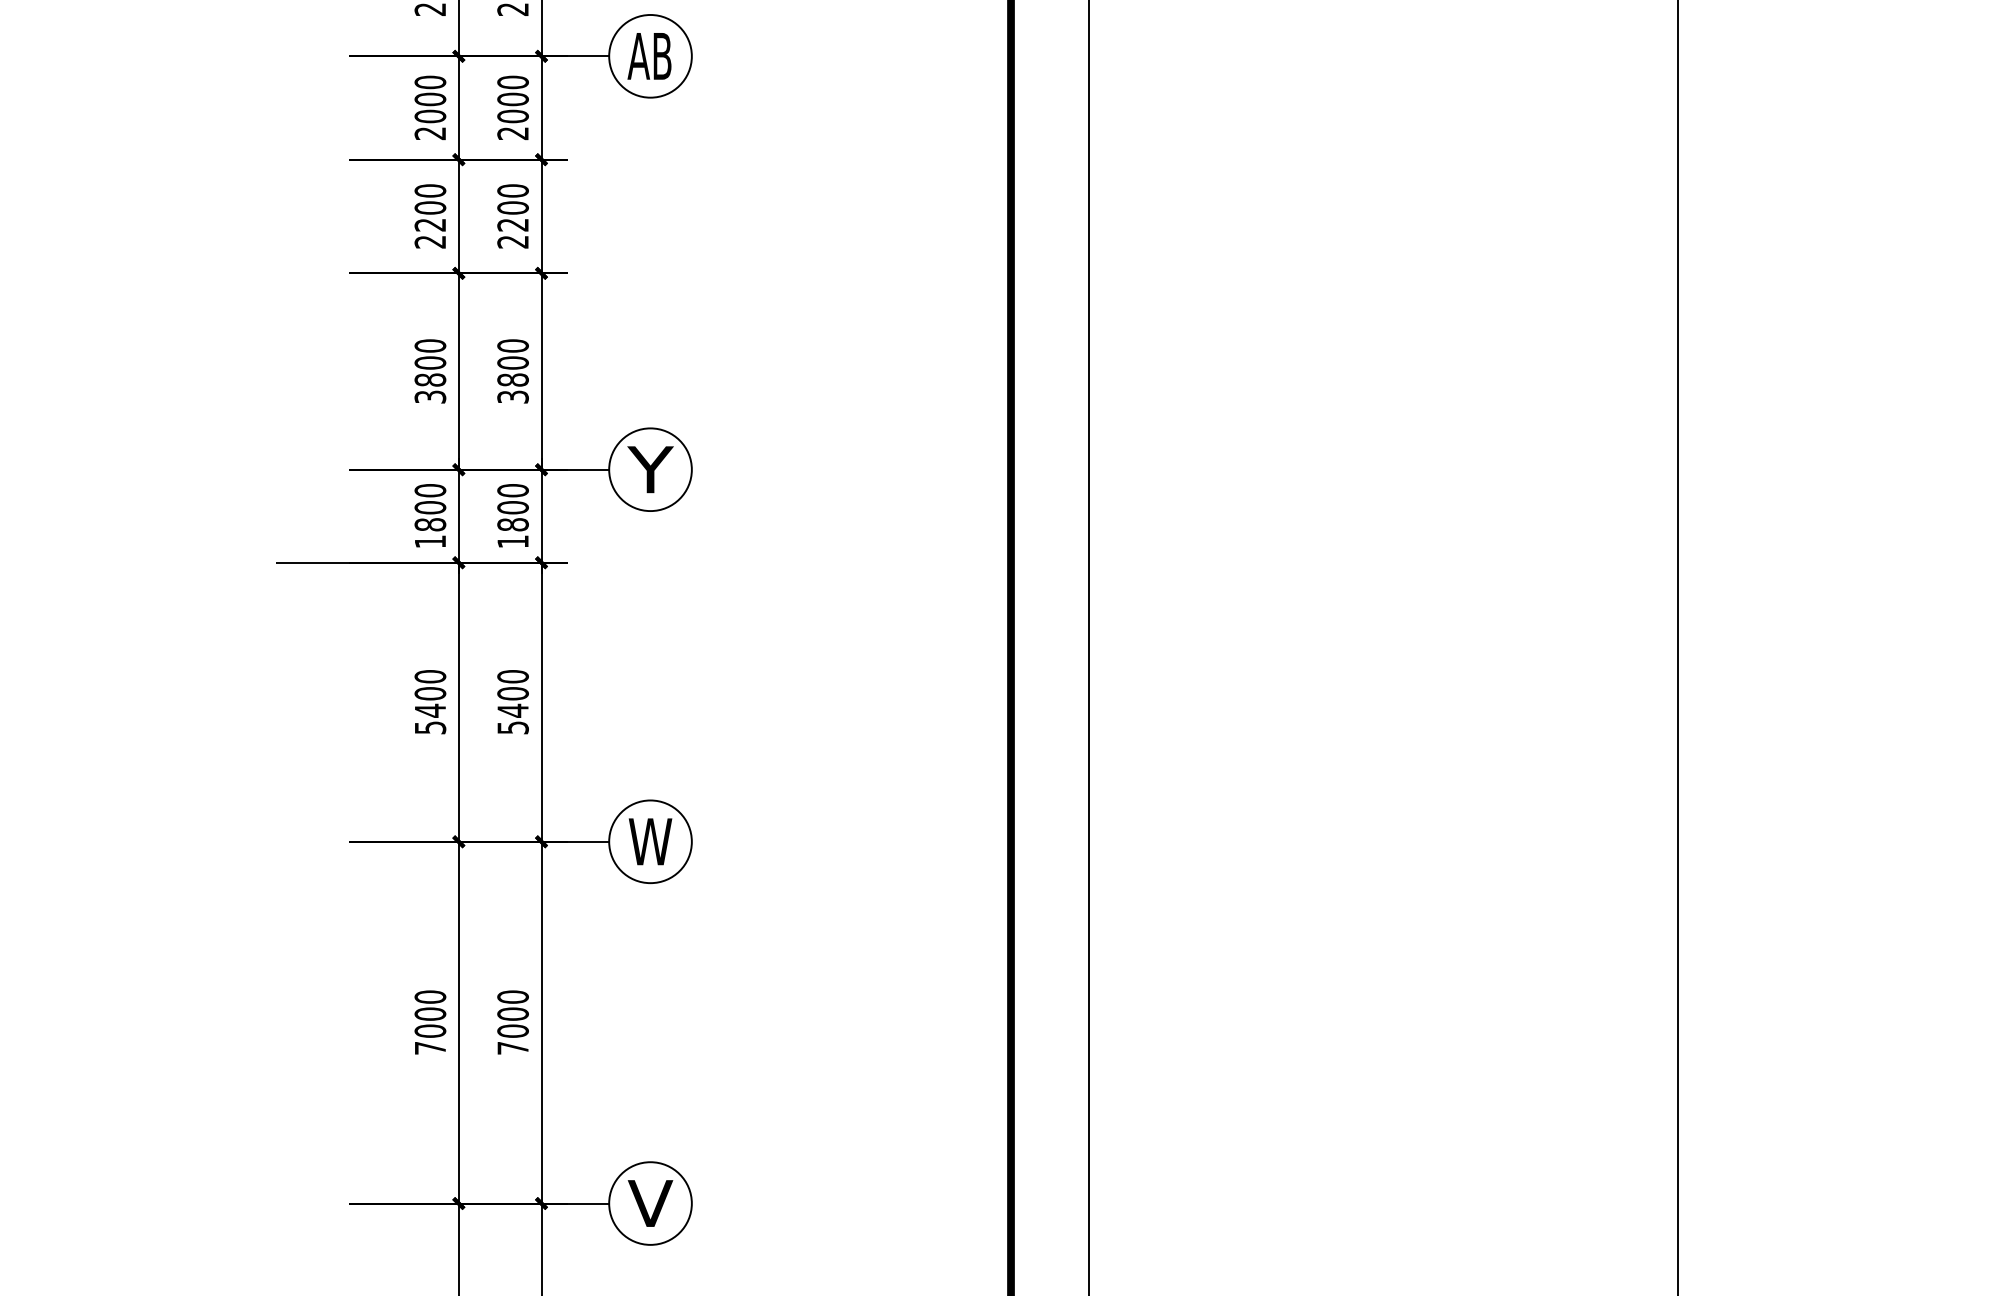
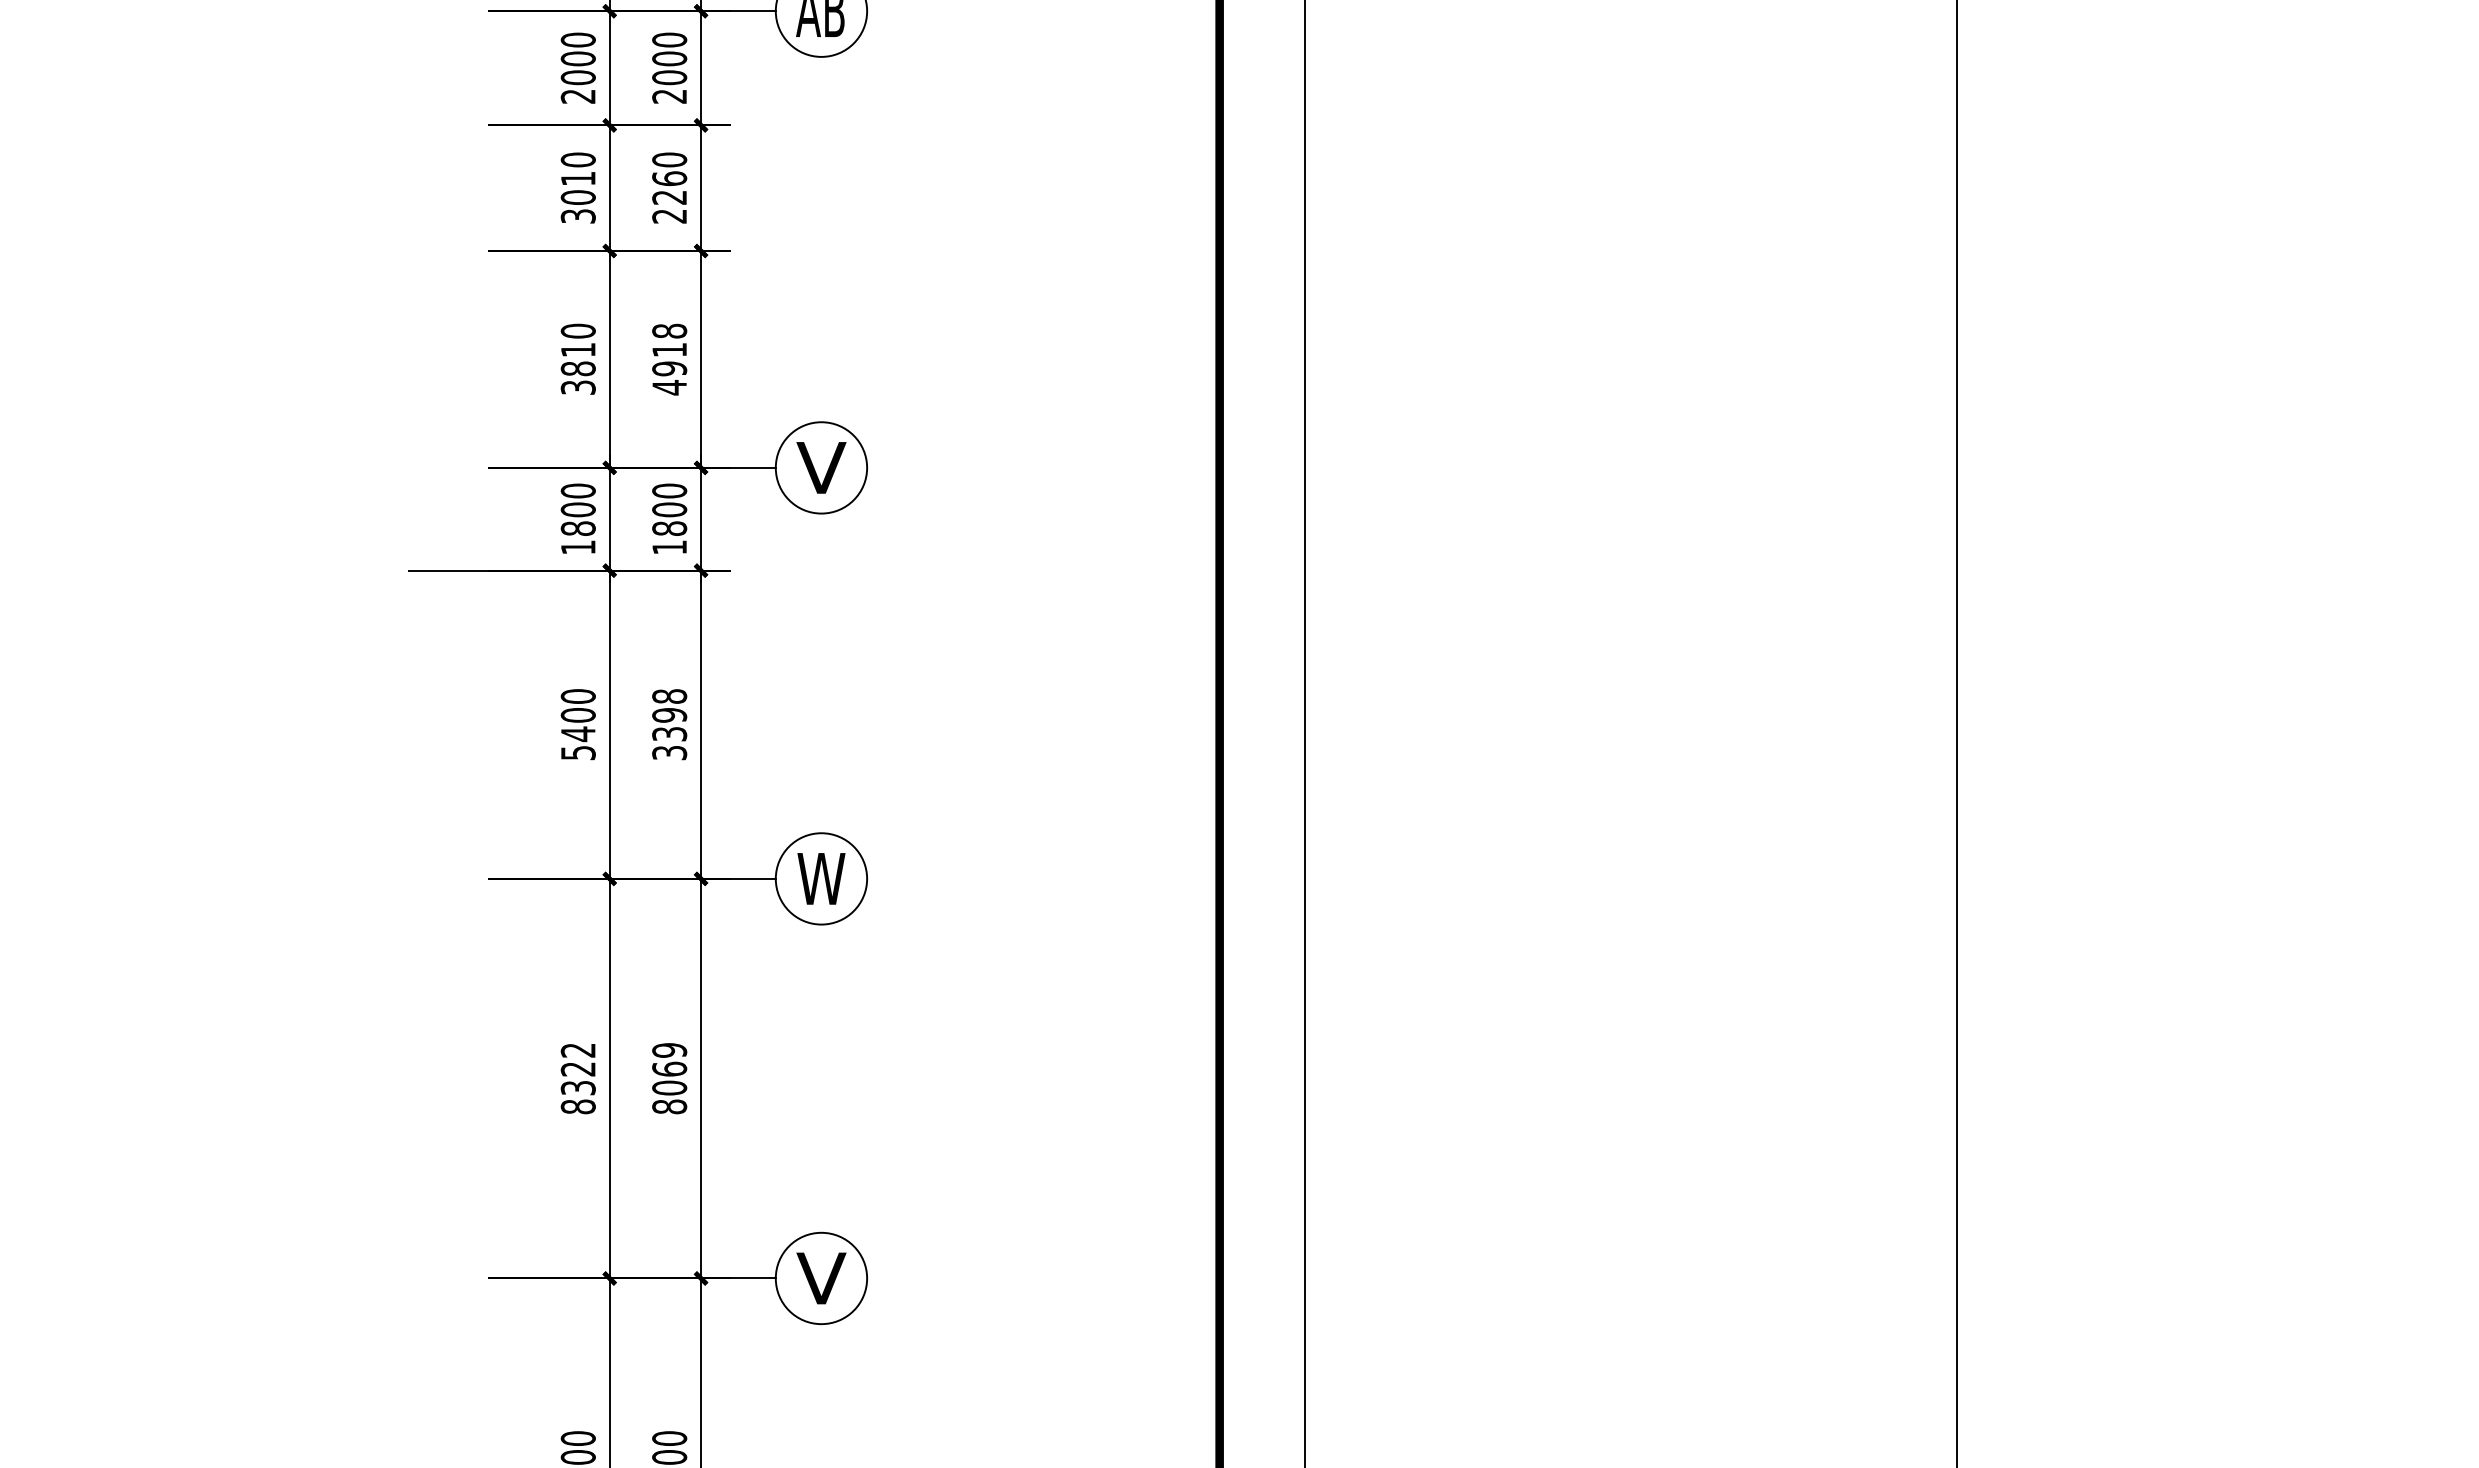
text: (512, 207) -> (669, 178), 2200 -> 2260
text: (429, 224) -> (577, 197), 2200 -> 3010
text: (429, 362) -> (577, 349), 3800 -> 3810
text: (512, 371) -> (669, 359), 3800 -> 4918
text: (650, 469) -> (821, 467), Y -> V
text: (512, 702) -> (669, 724), 5400 -> 3398
text: (429, 1022) -> (577, 1078), 7000 -> 8322
text: (512, 1022) -> (669, 1078), 7000 -> 8069

